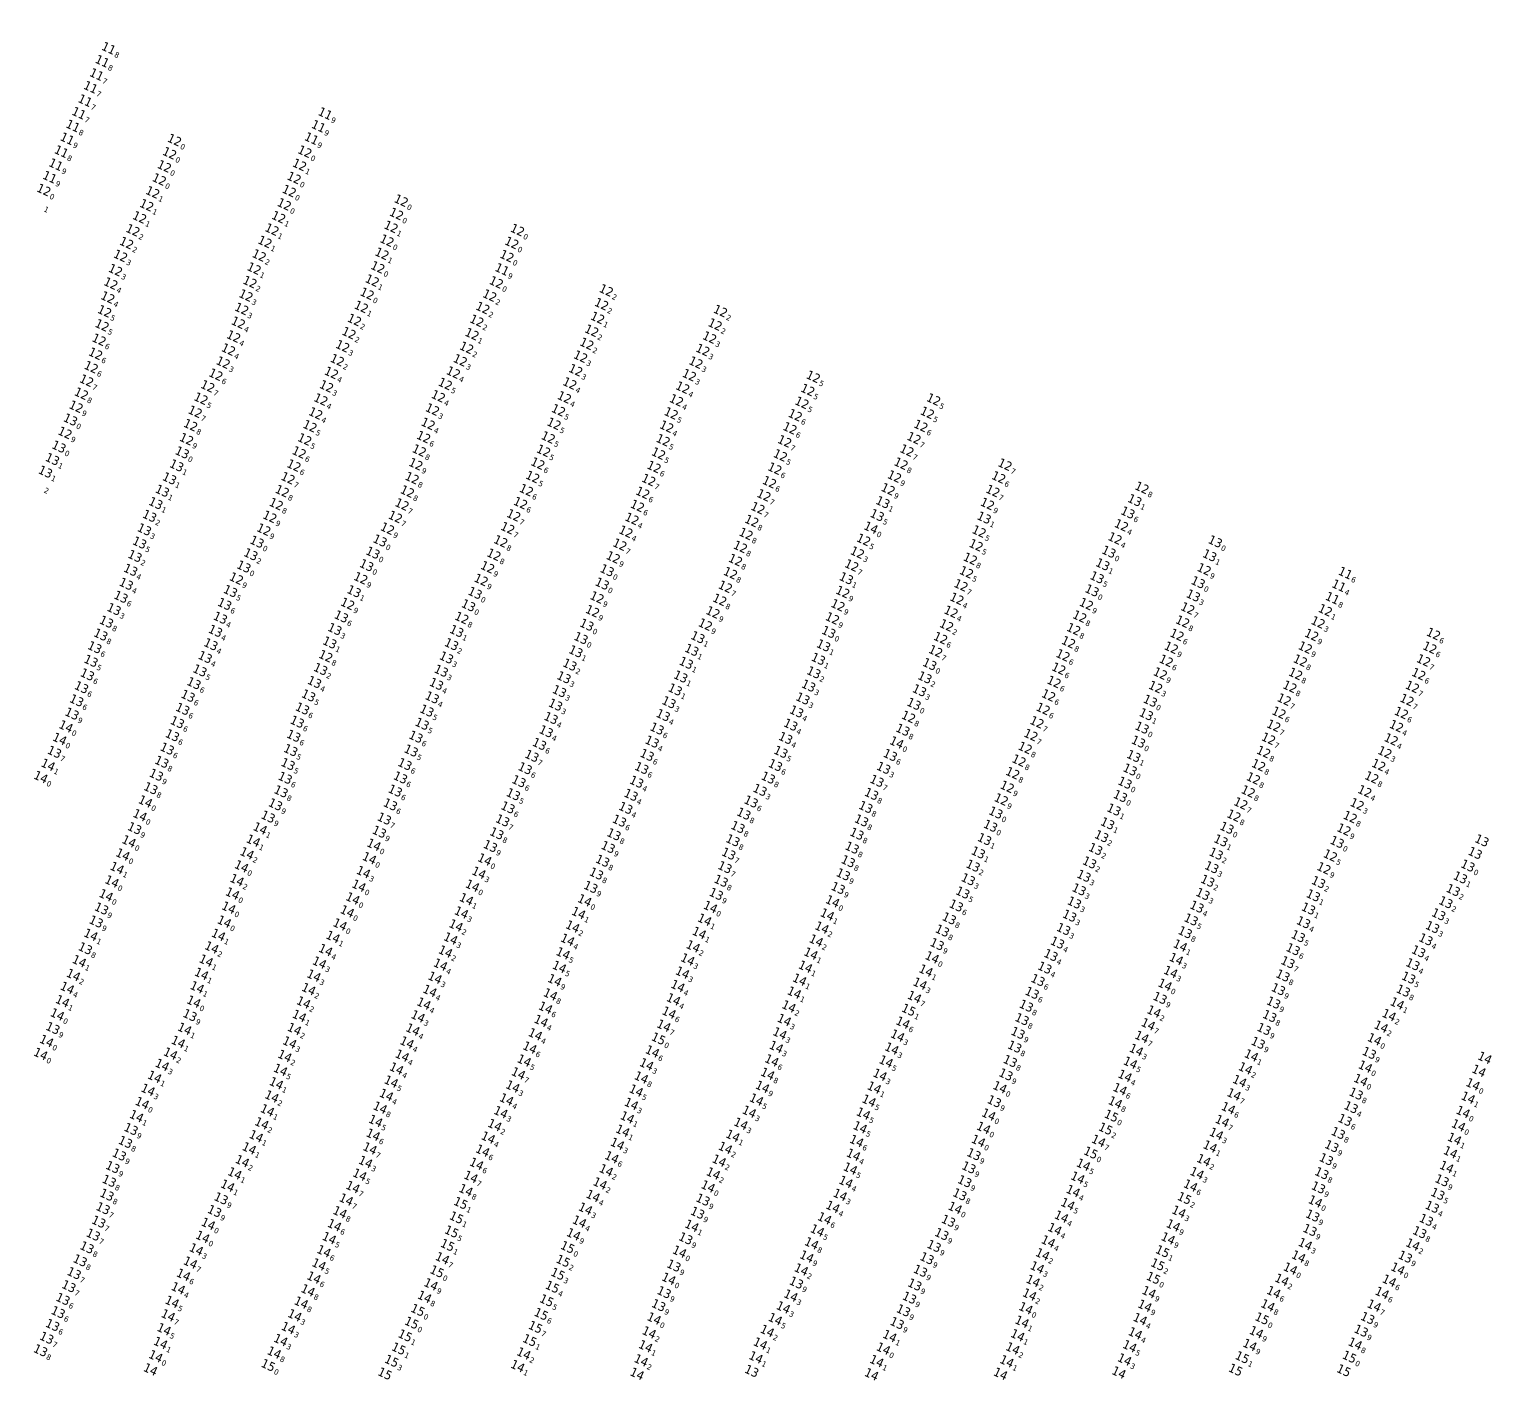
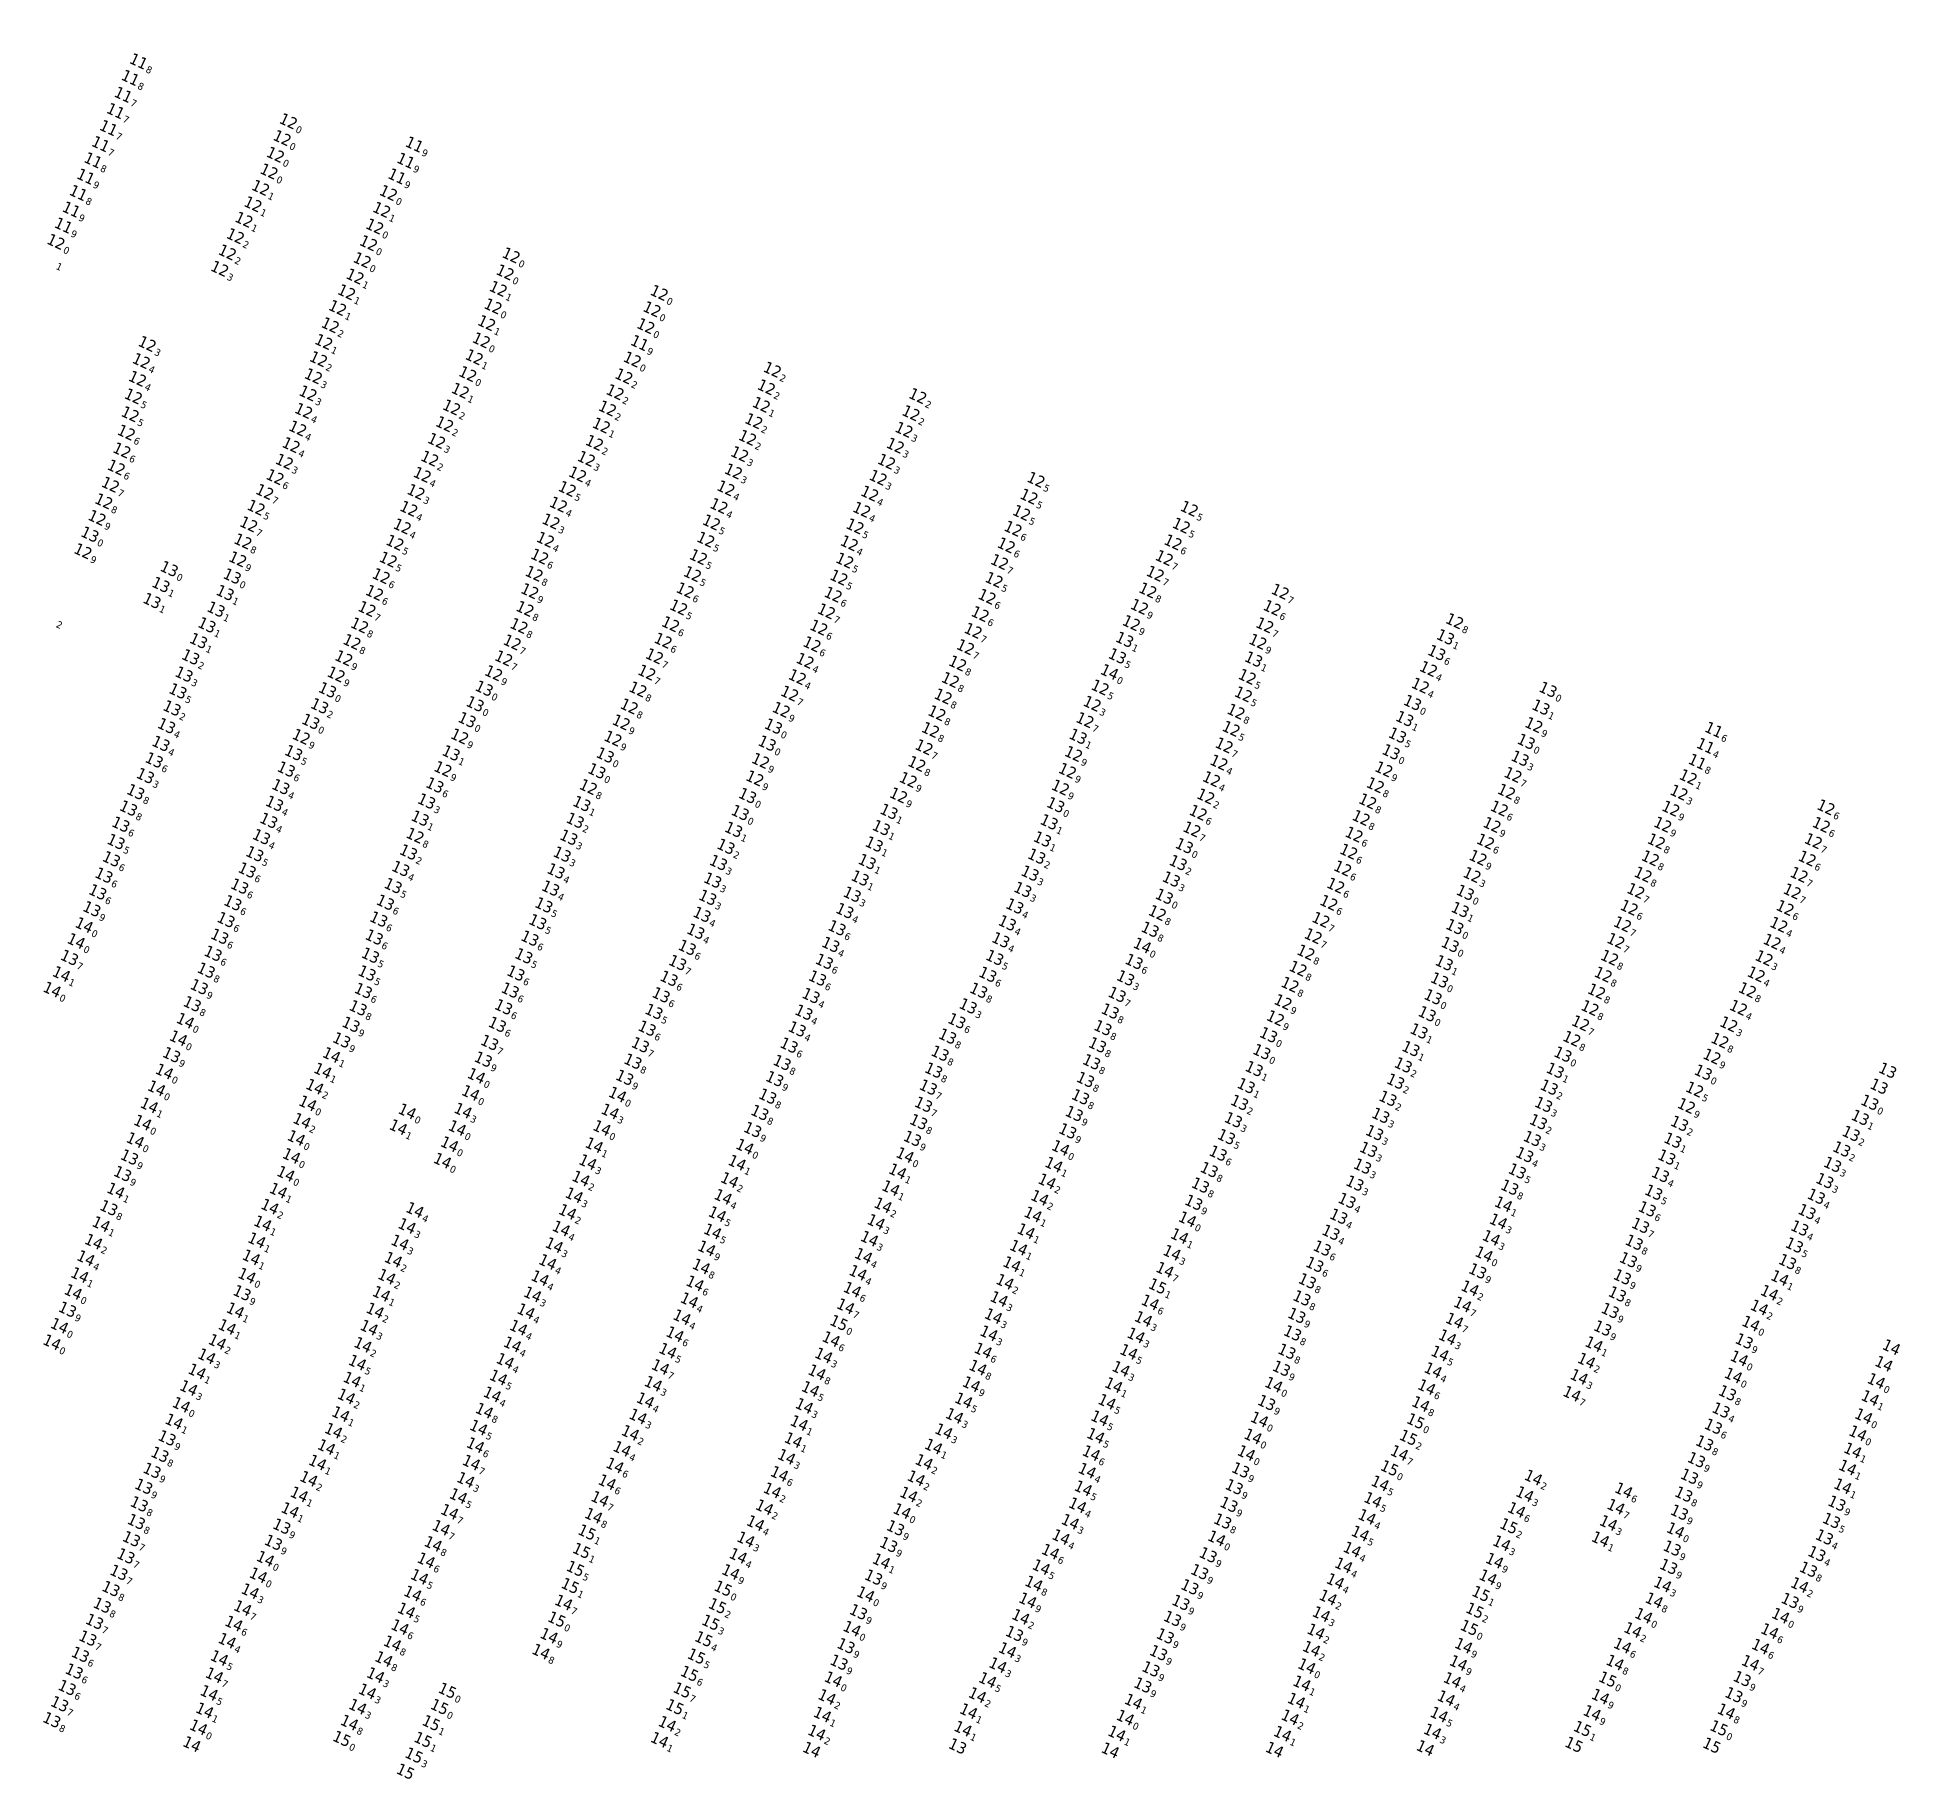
text: (149, 199) -> (256, 196), moved
text: (53, 461) -> (162, 587), moved
text: (338, 932) -> (405, 1121), moved
text: (1221, 1128) -> (1614, 1516), moved
text: (403, 1341) -> (428, 1730), moved

